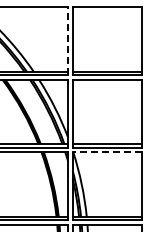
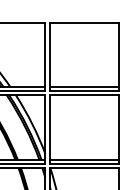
line: (68, 40) -> (45, 56), dashed -> solid
line: (107, 152) -> (84, 168), dashed -> solid

